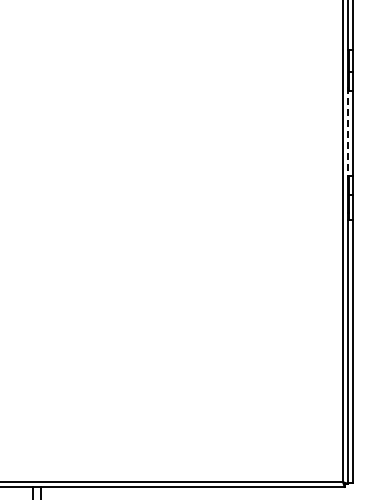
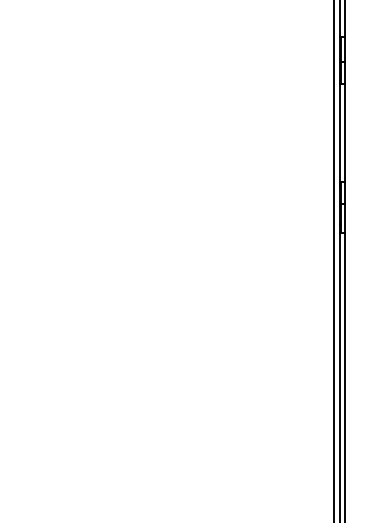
line: (348, 133) -> (340, 133), dashed -> solid

